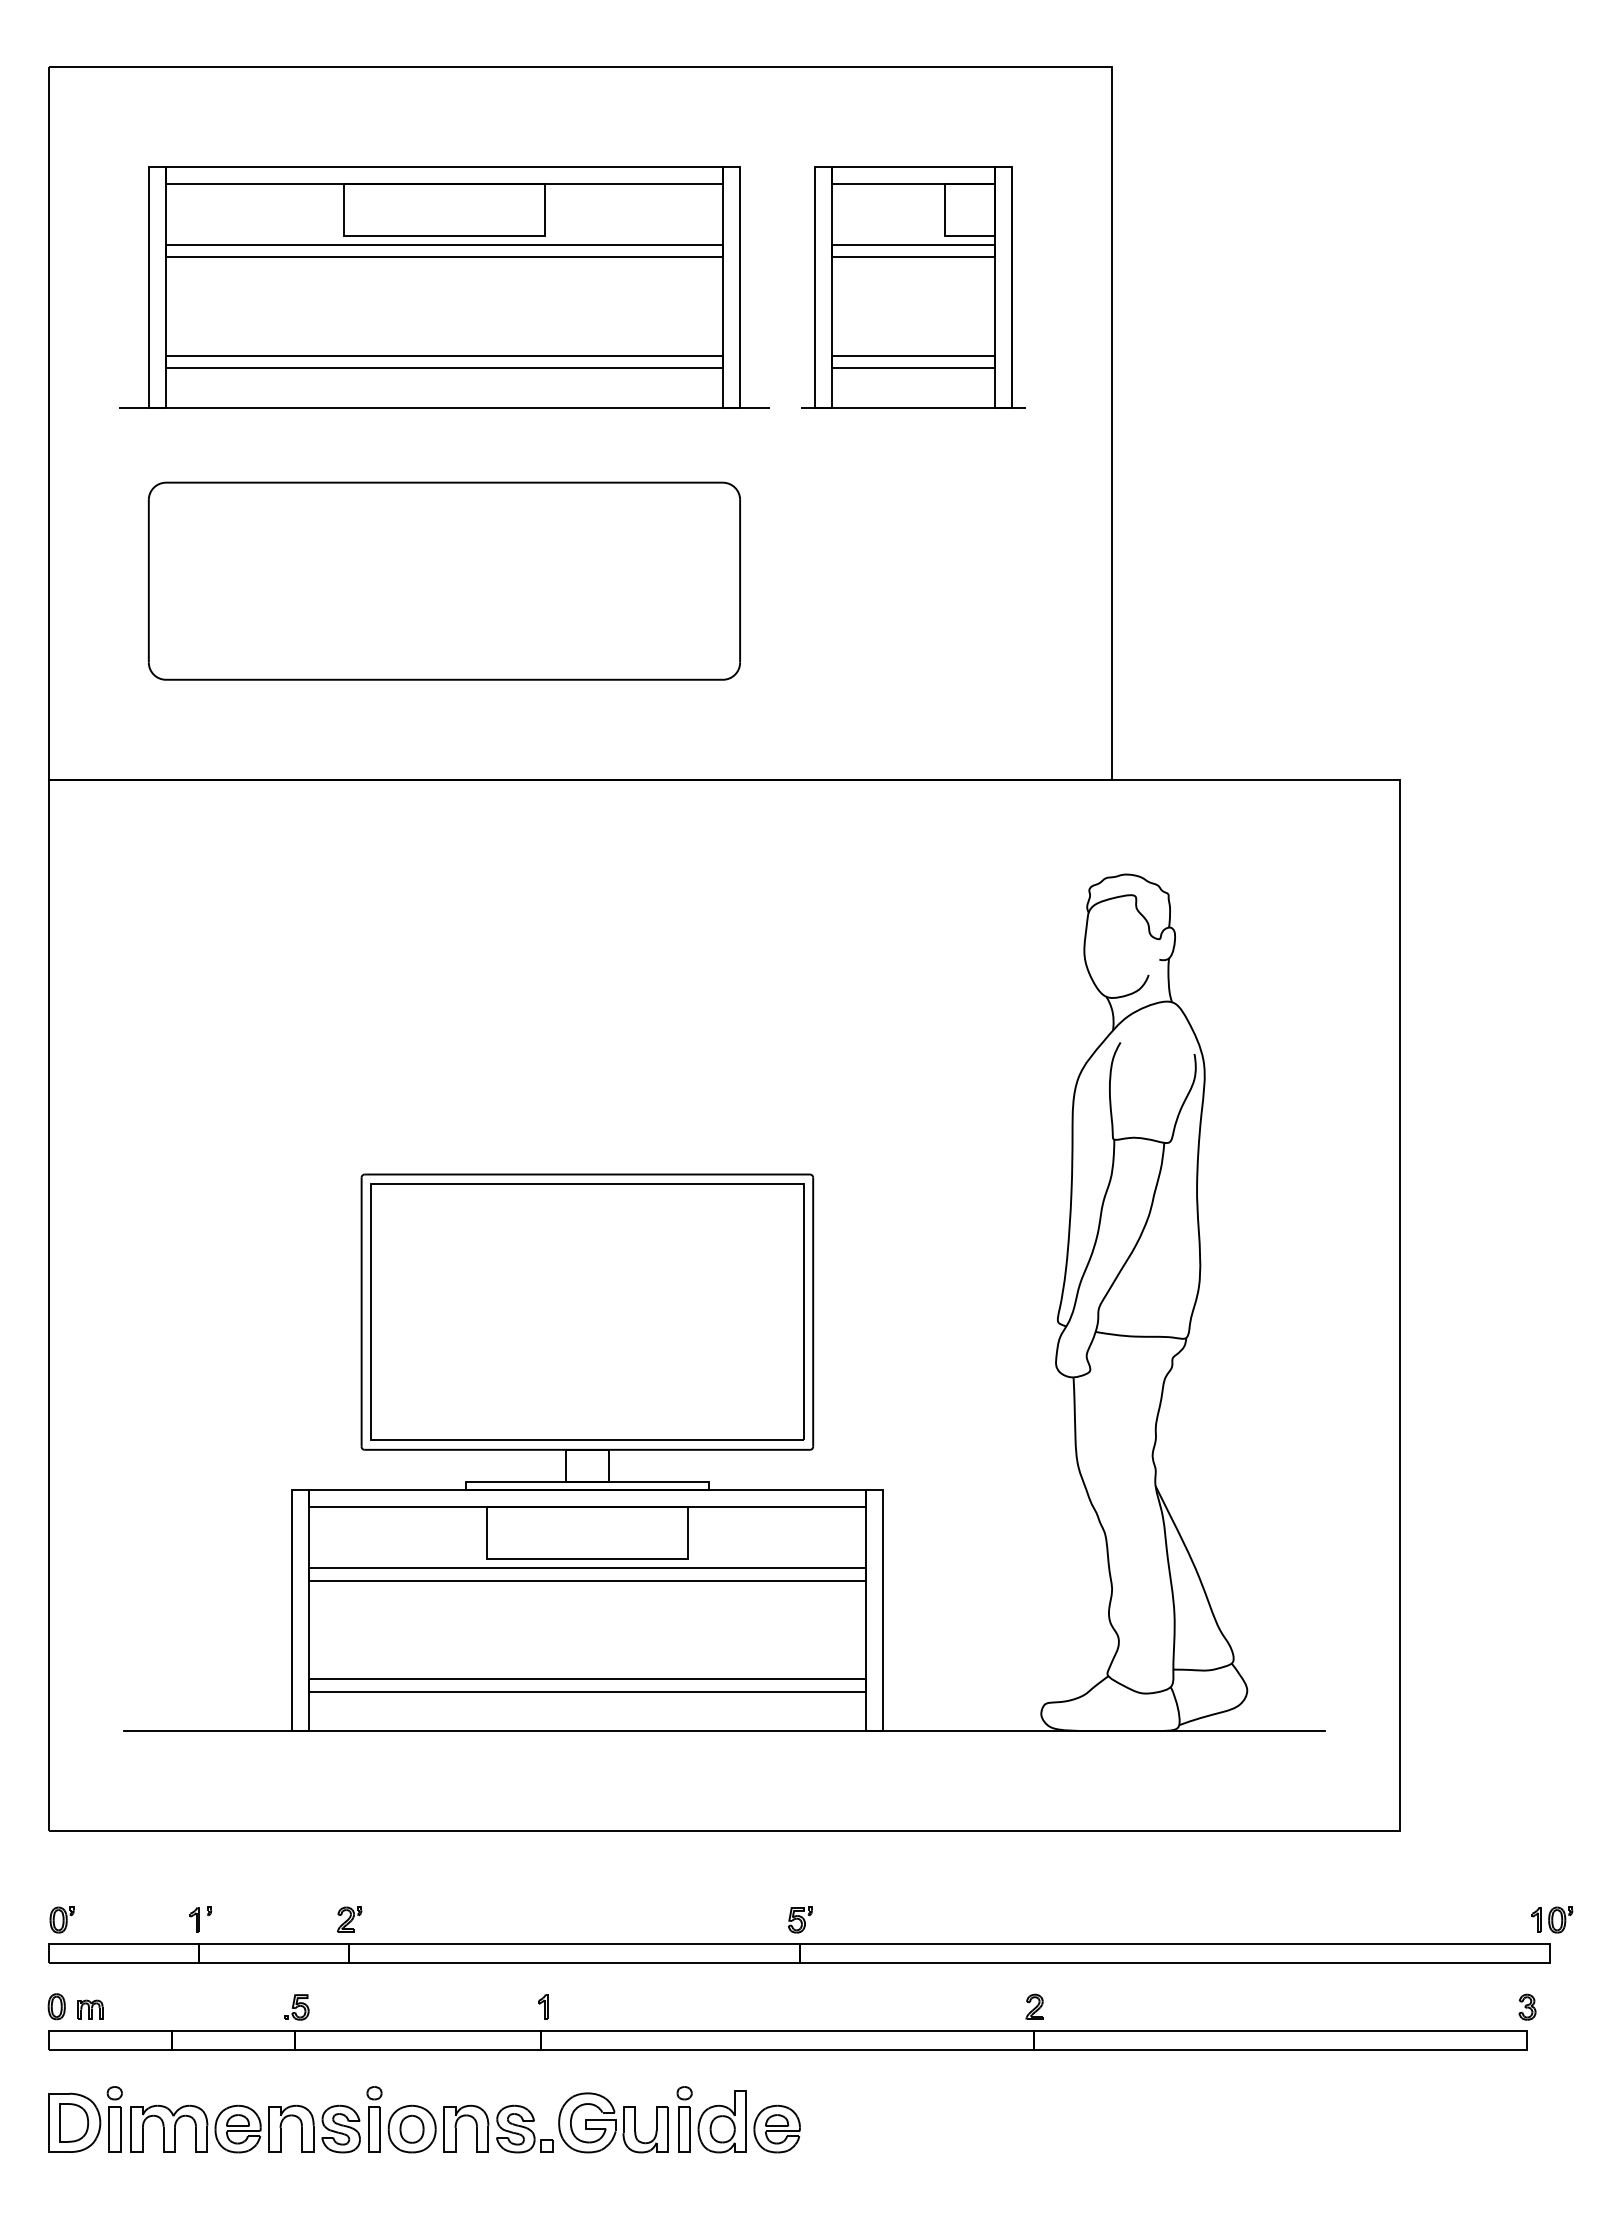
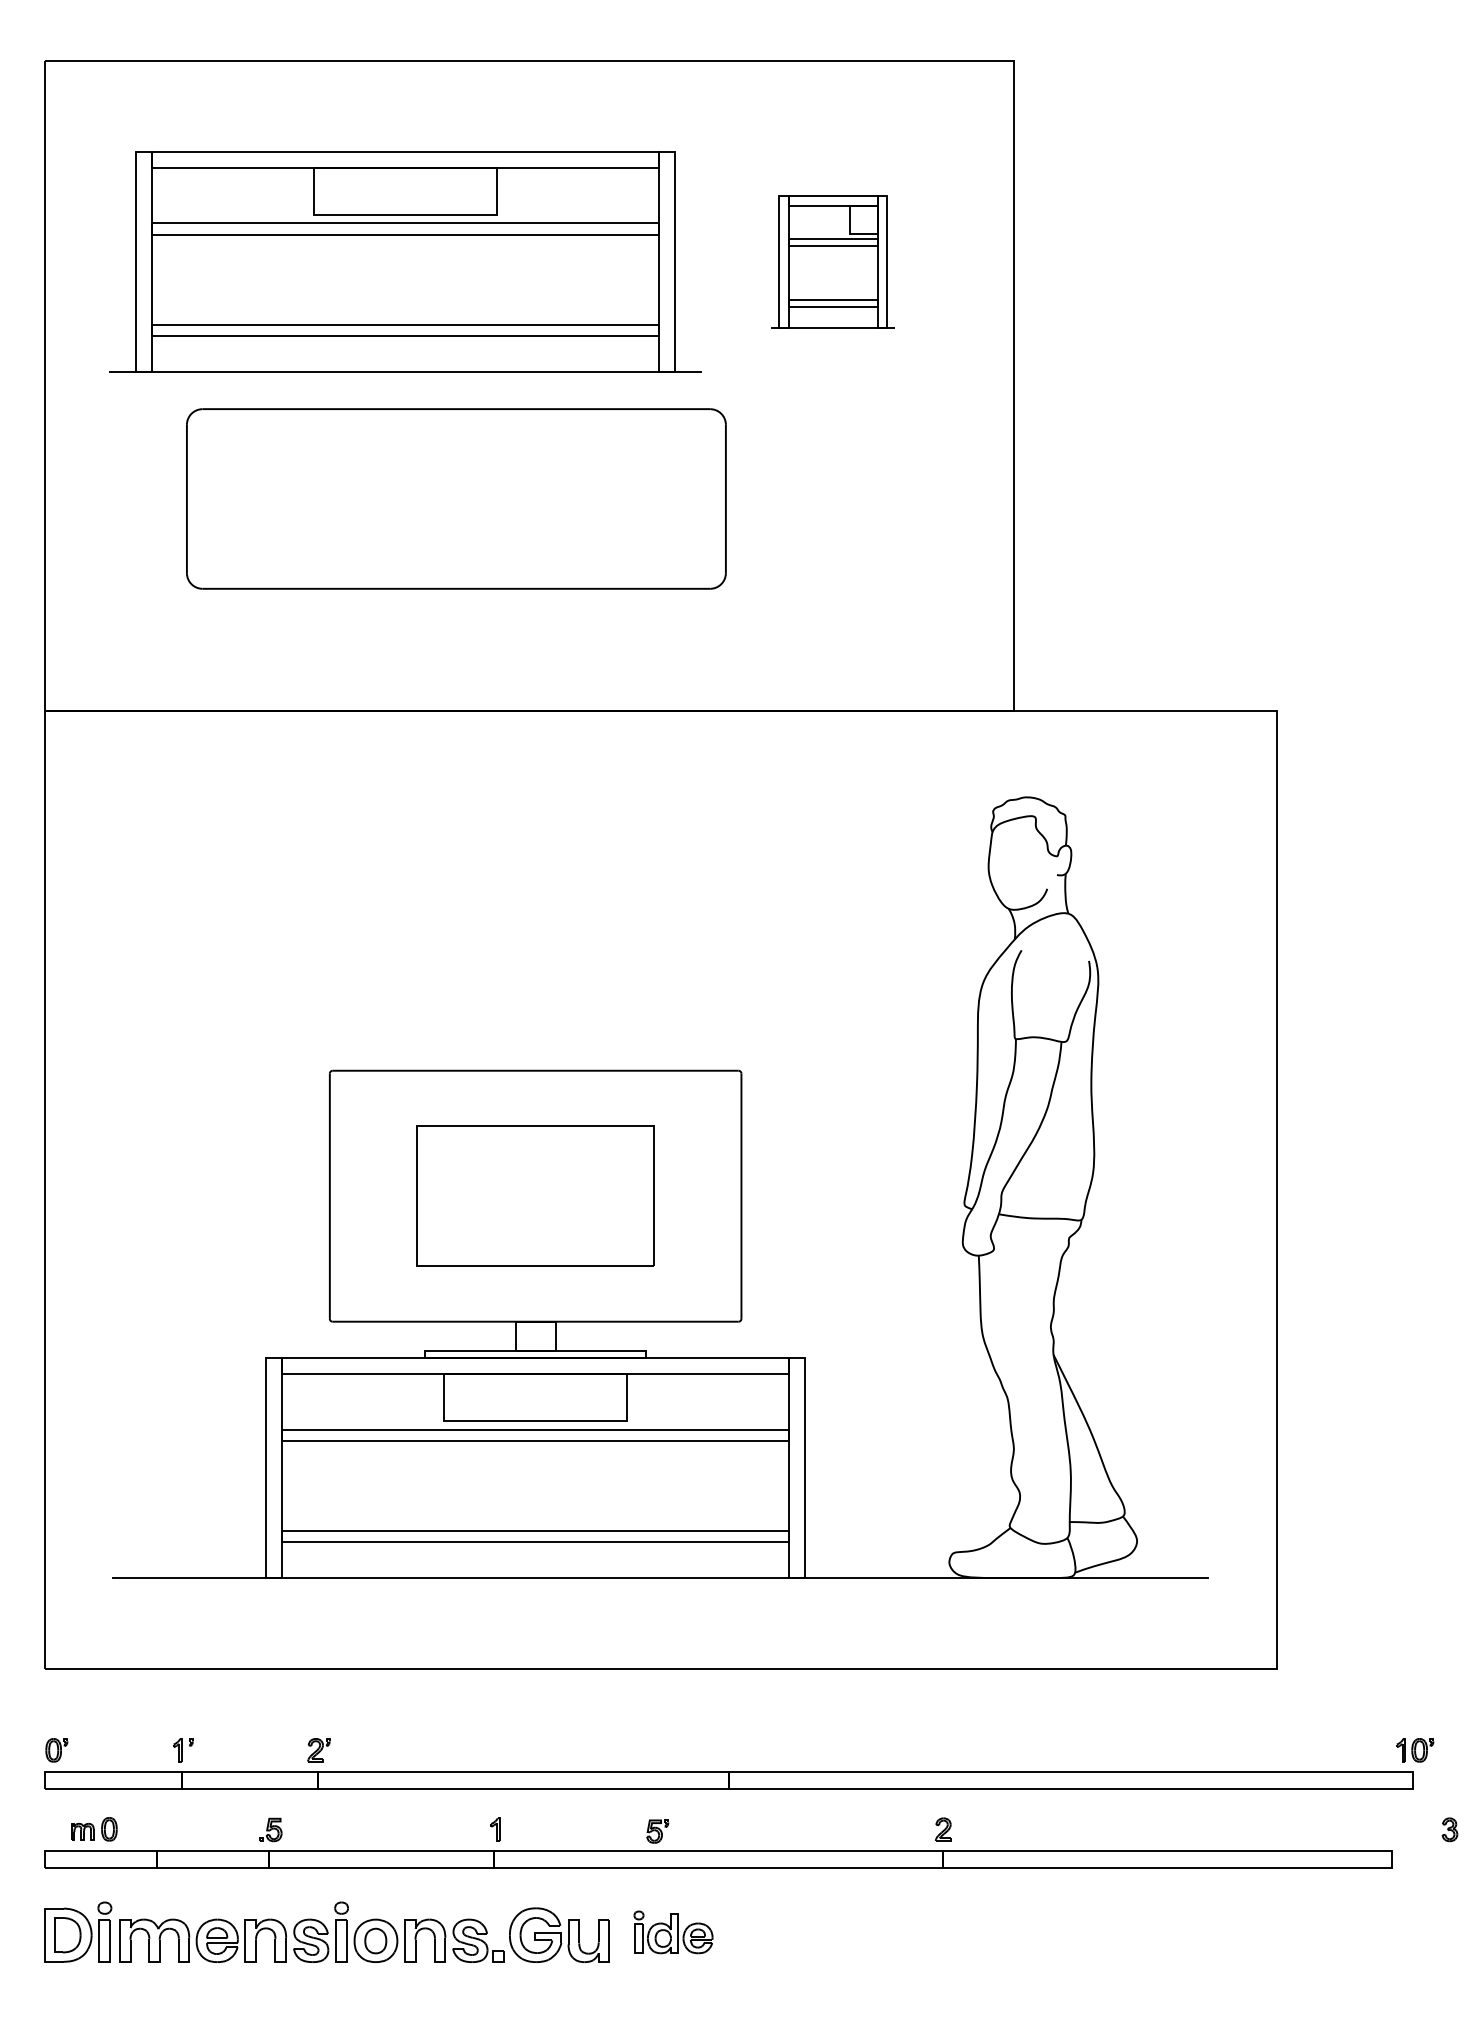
part: (913, 287) -> (832, 262), size x0.6
part: (443, 580) -> (455, 498), moved
part: (587, 1311) -> (535, 1195), size x0.6
part: (800, 1919) -> (657, 1830), moved
part: (56, 2006) -> (109, 1829), moved
part: (1527, 2006) -> (1449, 1829), moved
part: (738, 2119) -> (673, 1932), size x0.7

